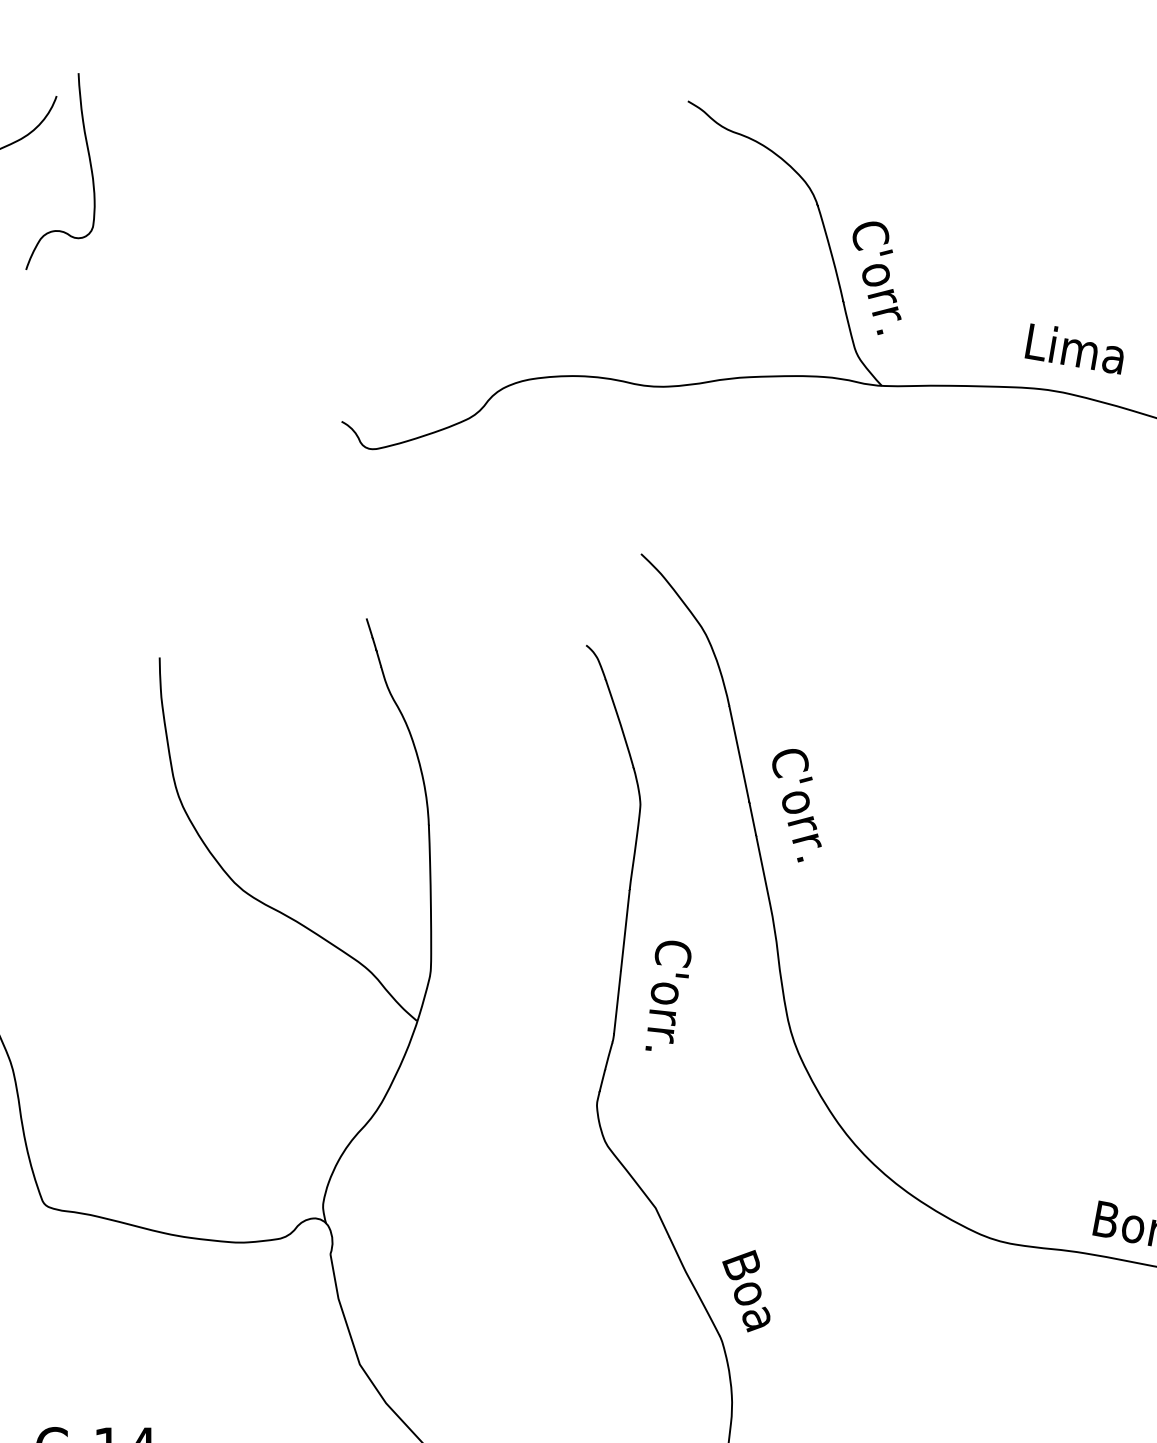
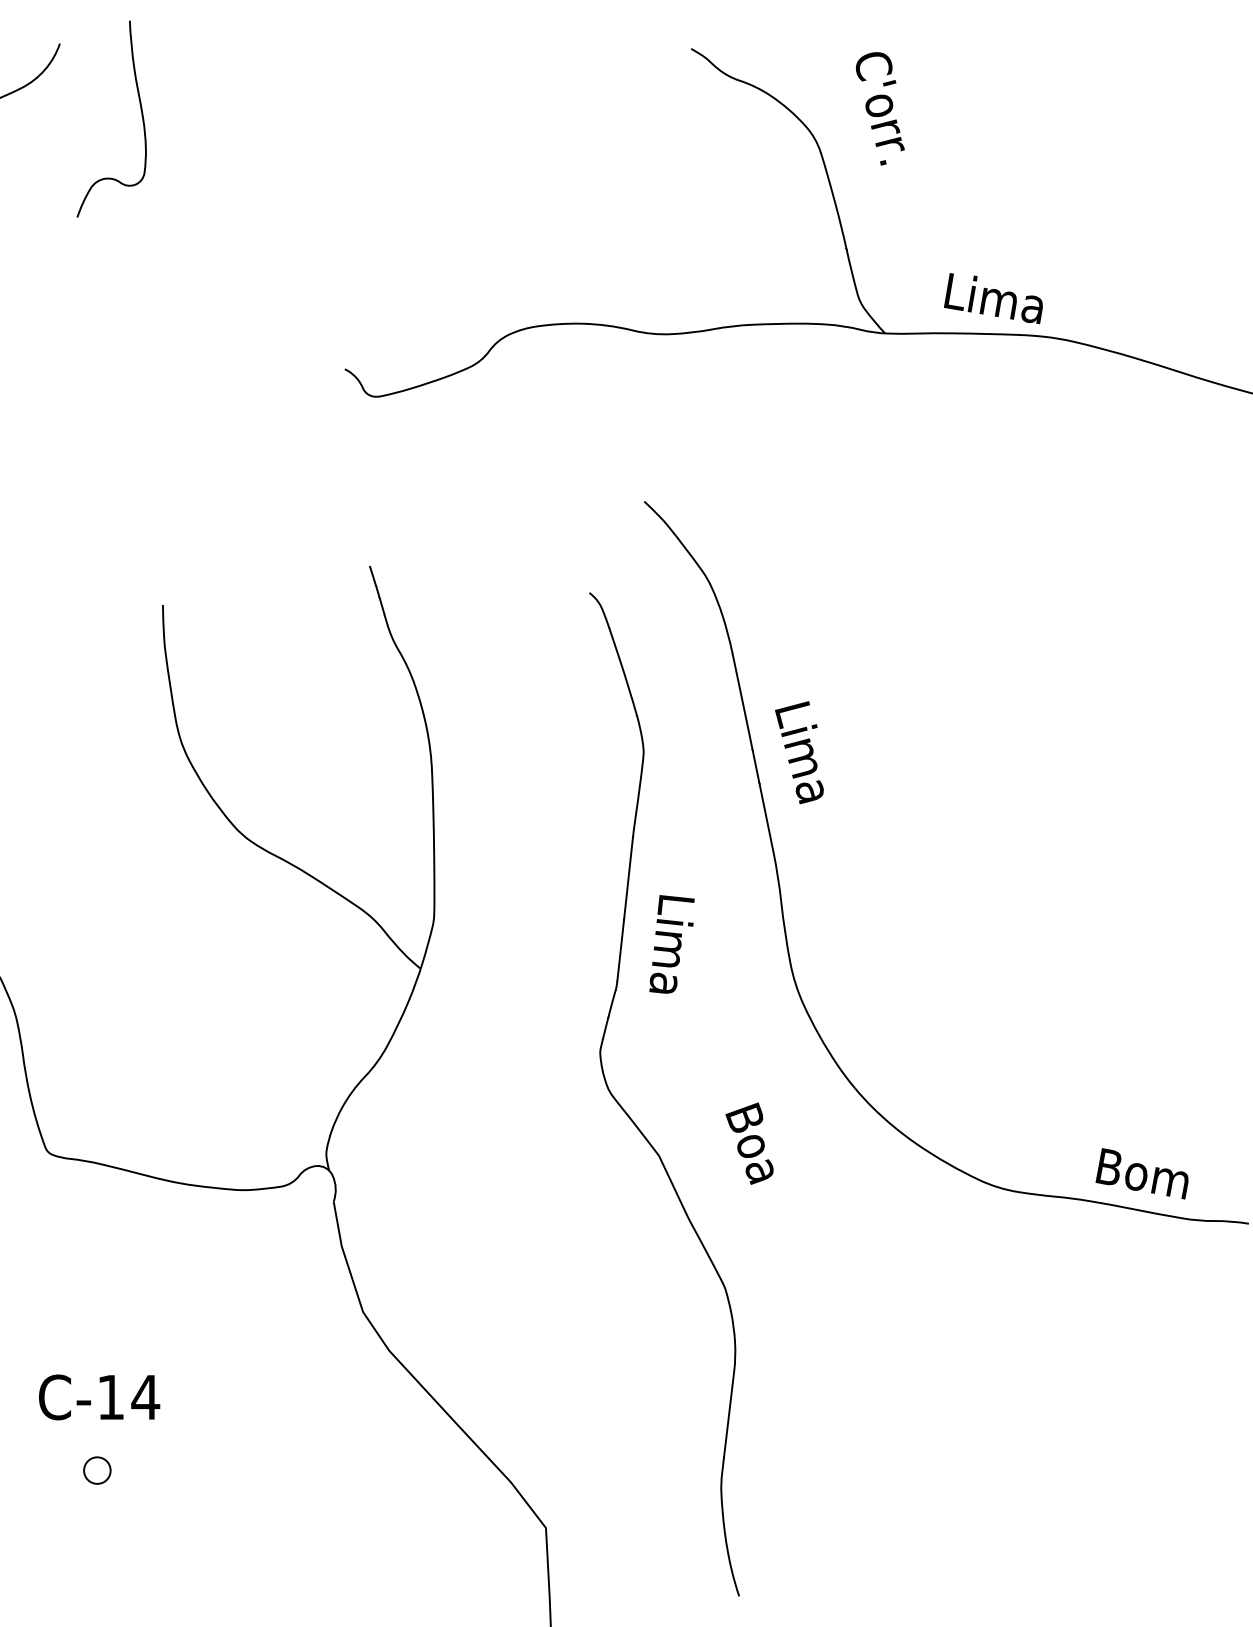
curve: (90, 168) -> (141, 116), moved
text: (877, 277) -> (880, 108), moved
text: (1074, 348) -> (993, 298), moved
text: (796, 804) -> (799, 752), C'orr. -> Lima
text: (668, 995) -> (671, 943), C'orr. -> Lima
text: (746, 1290) -> (749, 1143), moved

